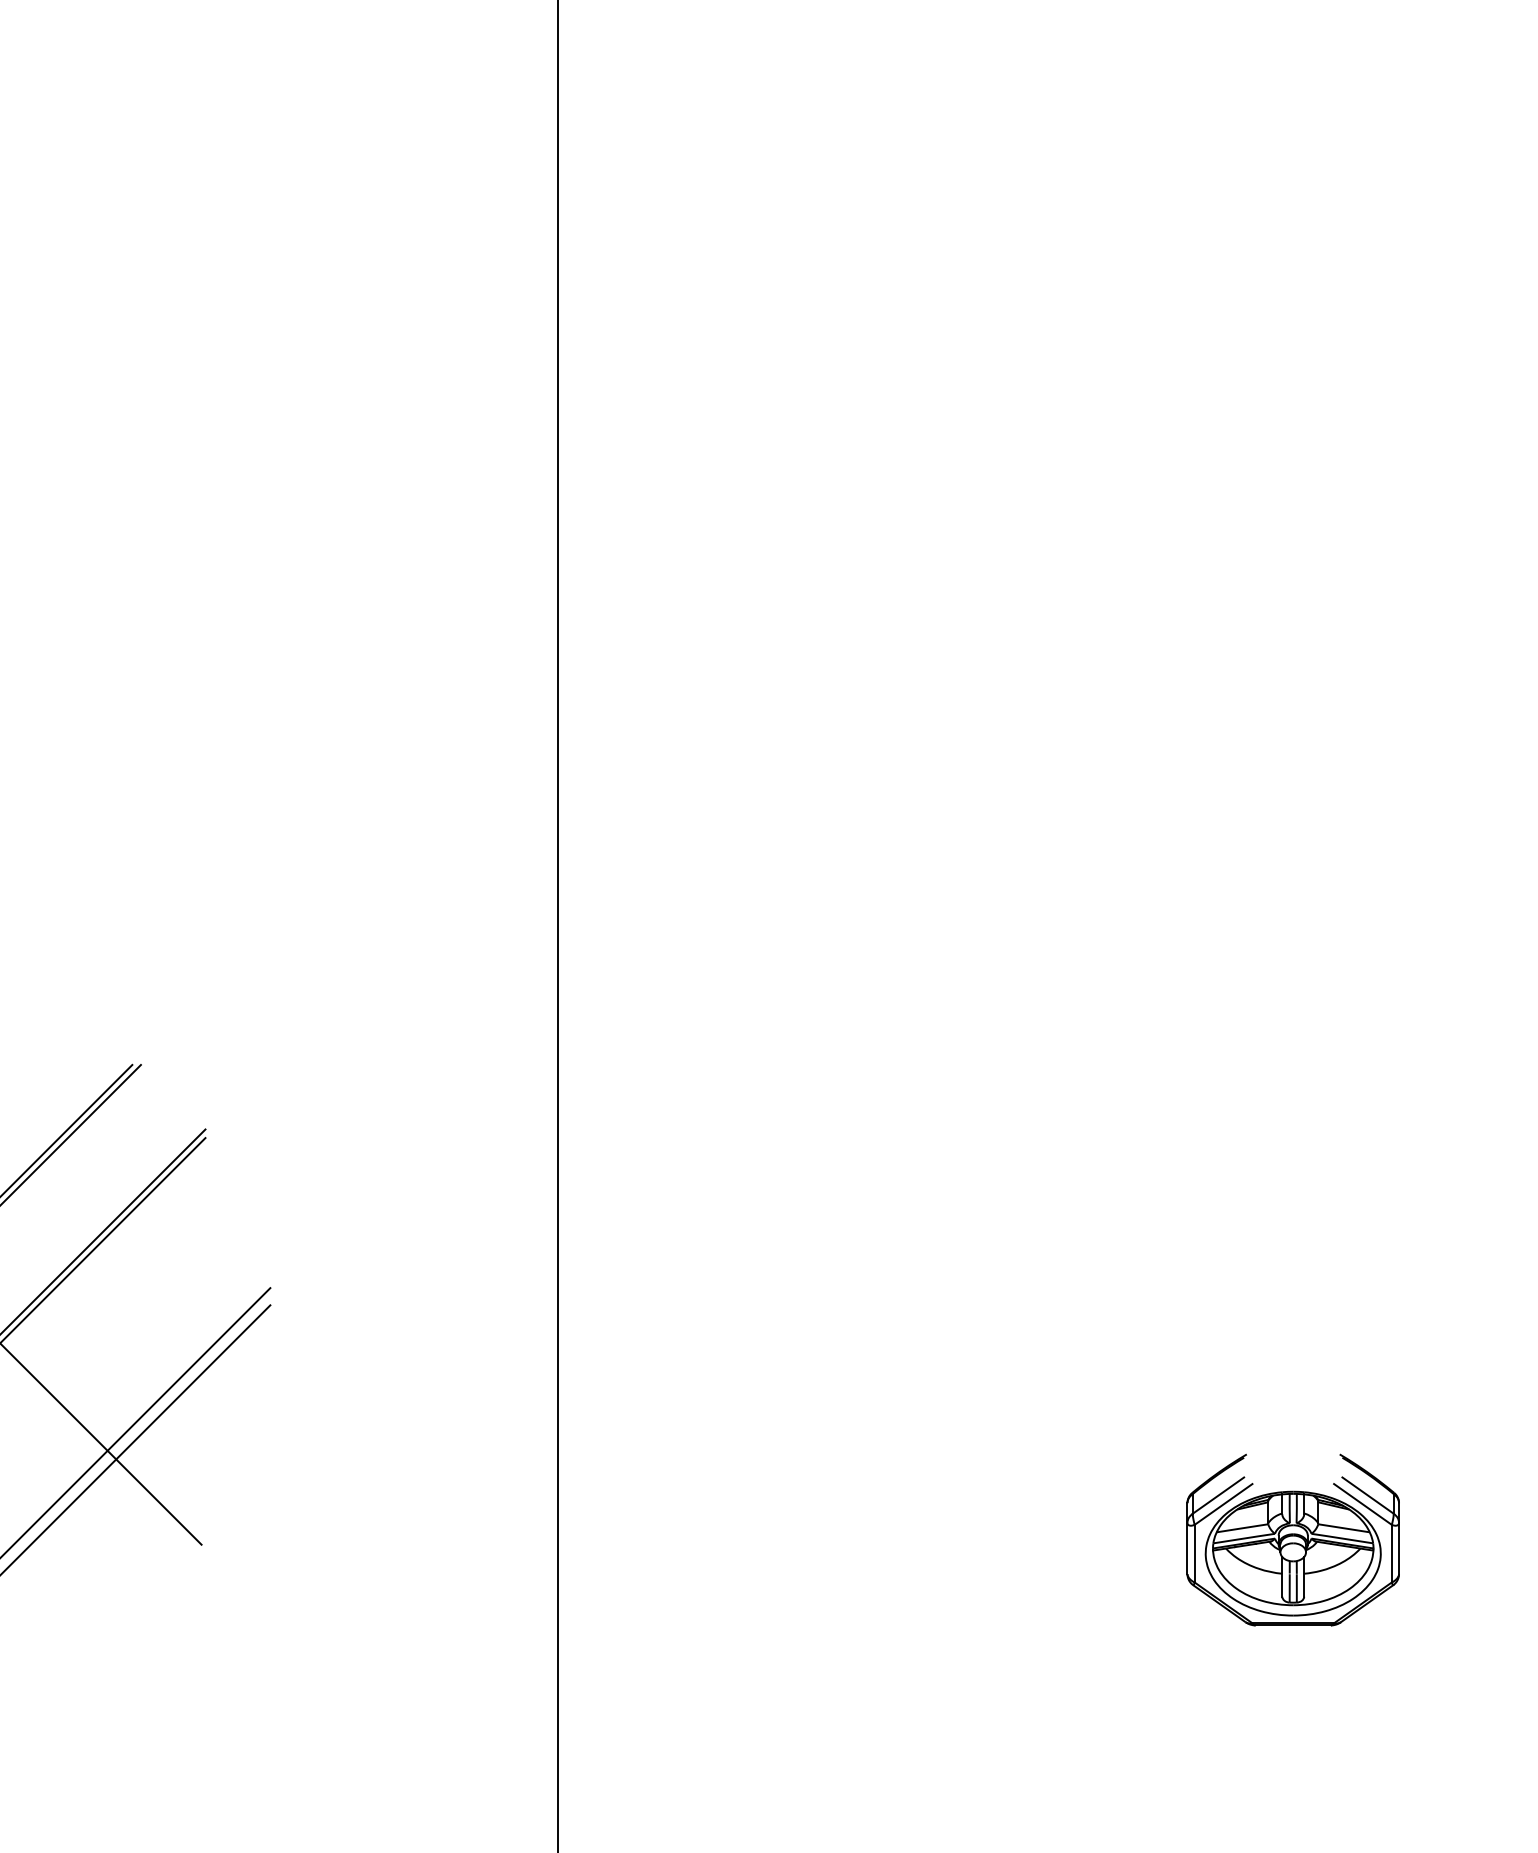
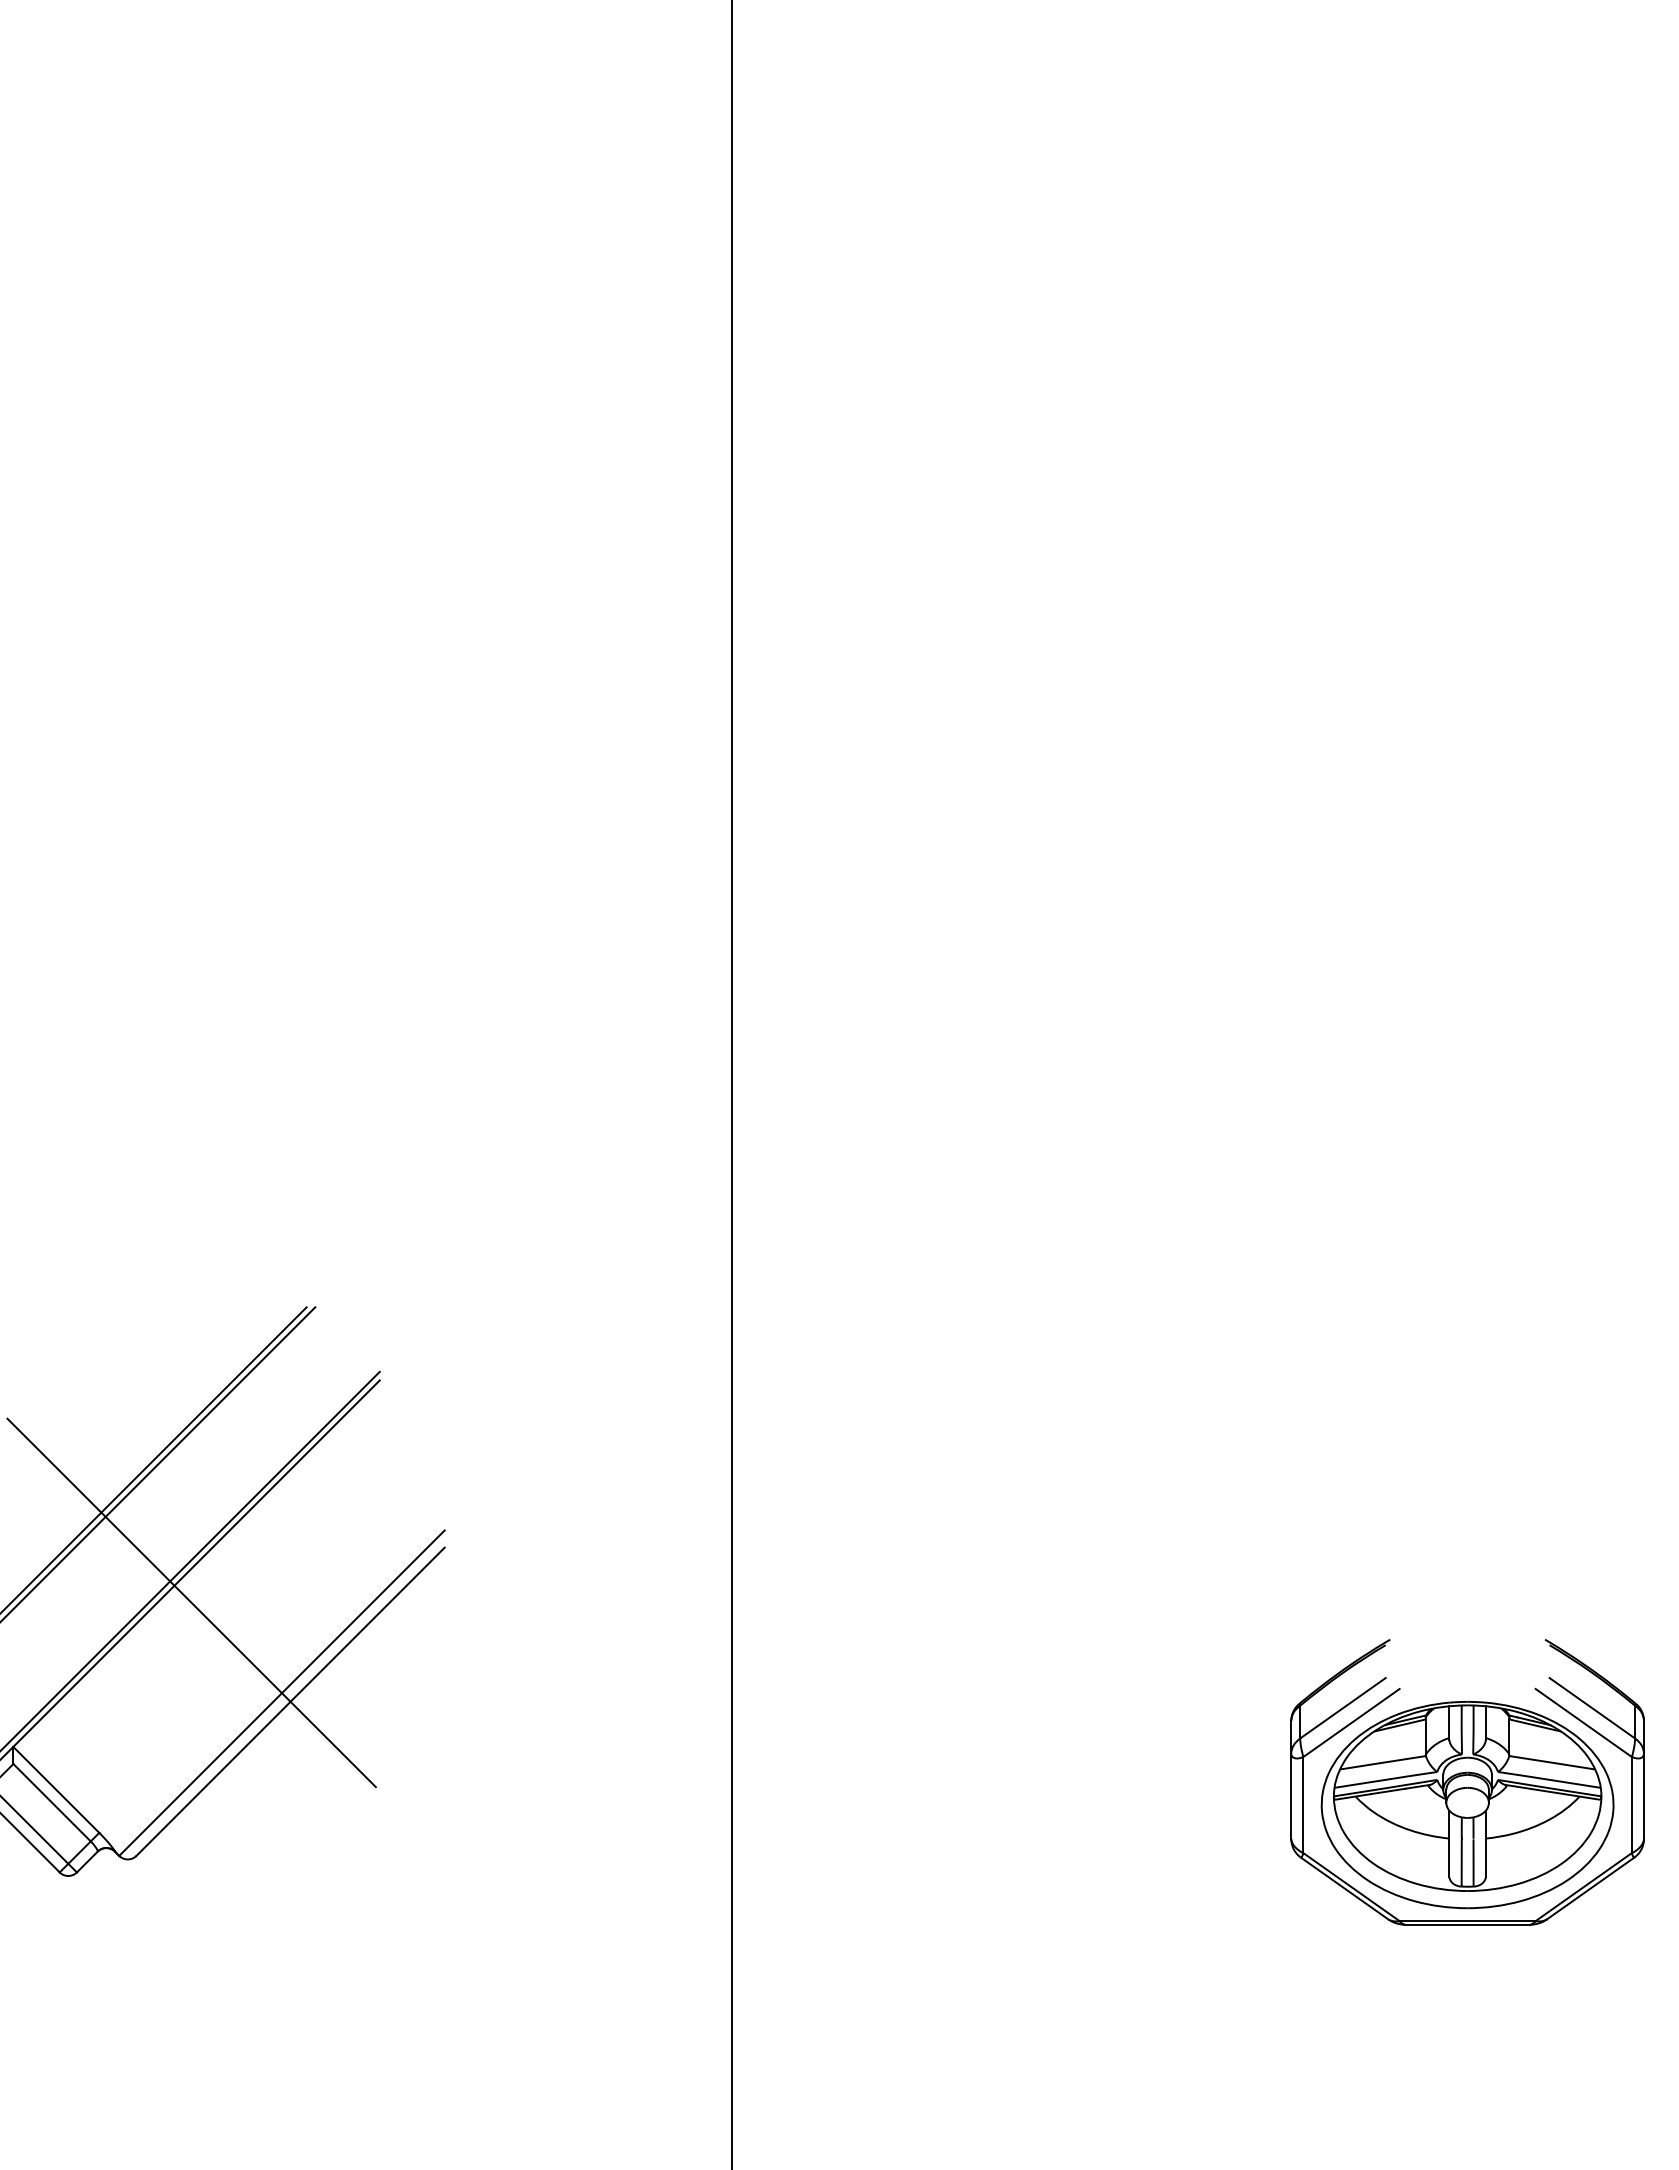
part: (1293, 1540) -> (1467, 1782), size x1.67

